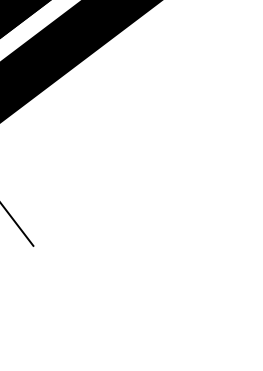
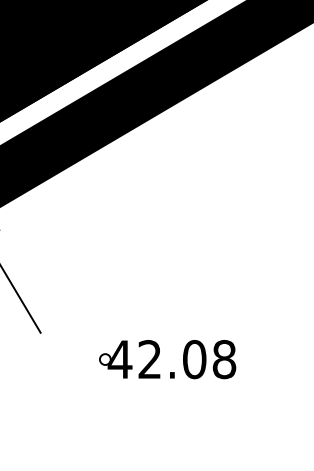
part: (144, 254) -> (159, 355), added

